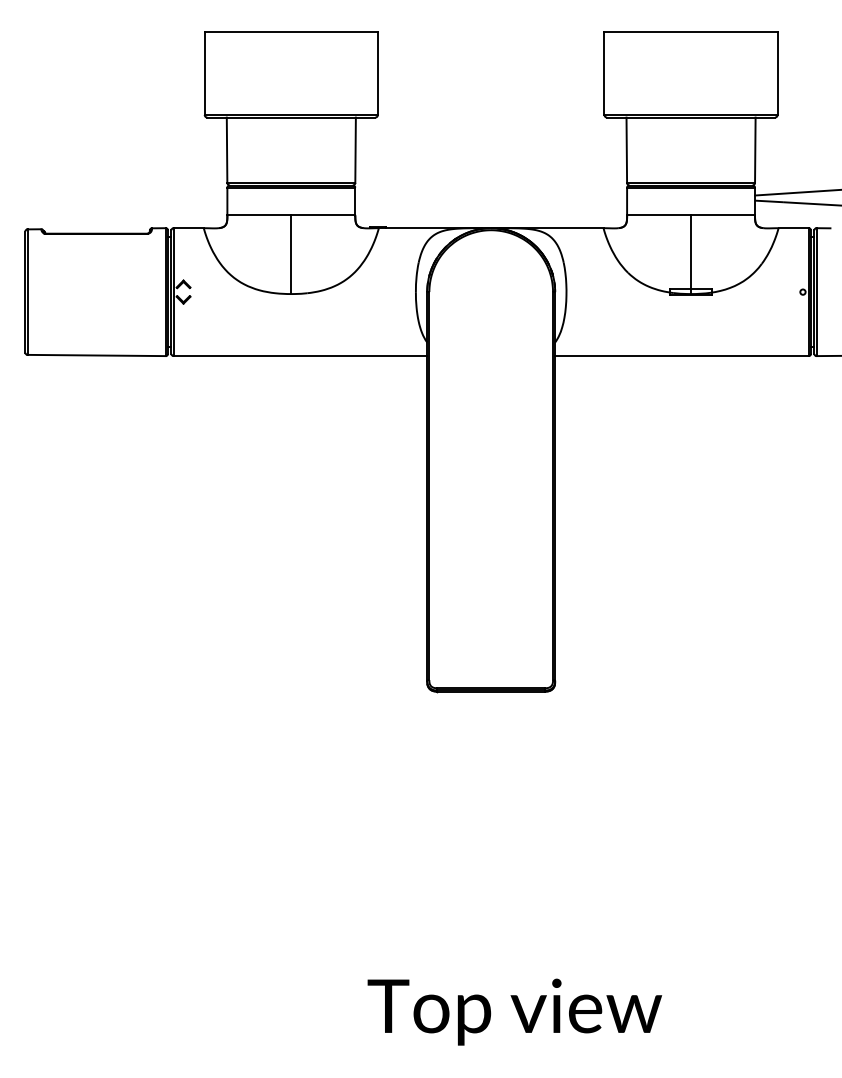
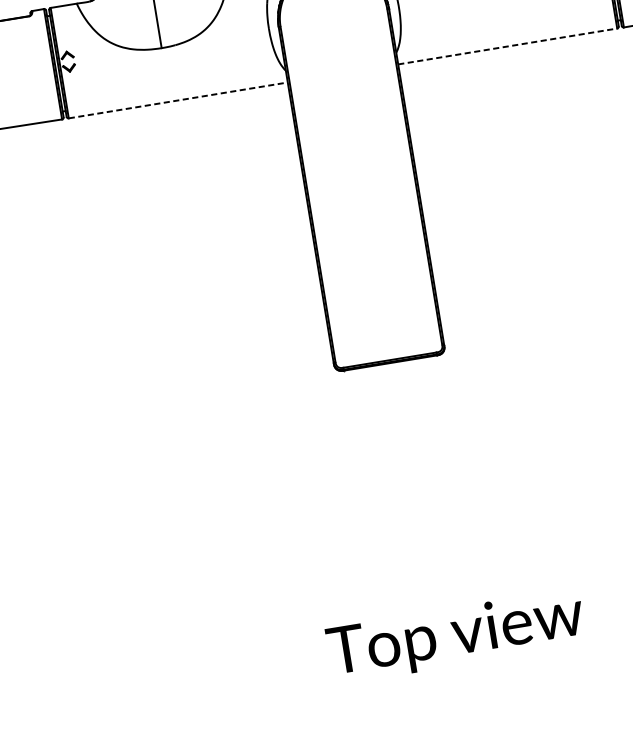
line: (300, 356) -> (178, 100), solid -> dashed
line: (681, 356) -> (507, 46), solid -> dashed

